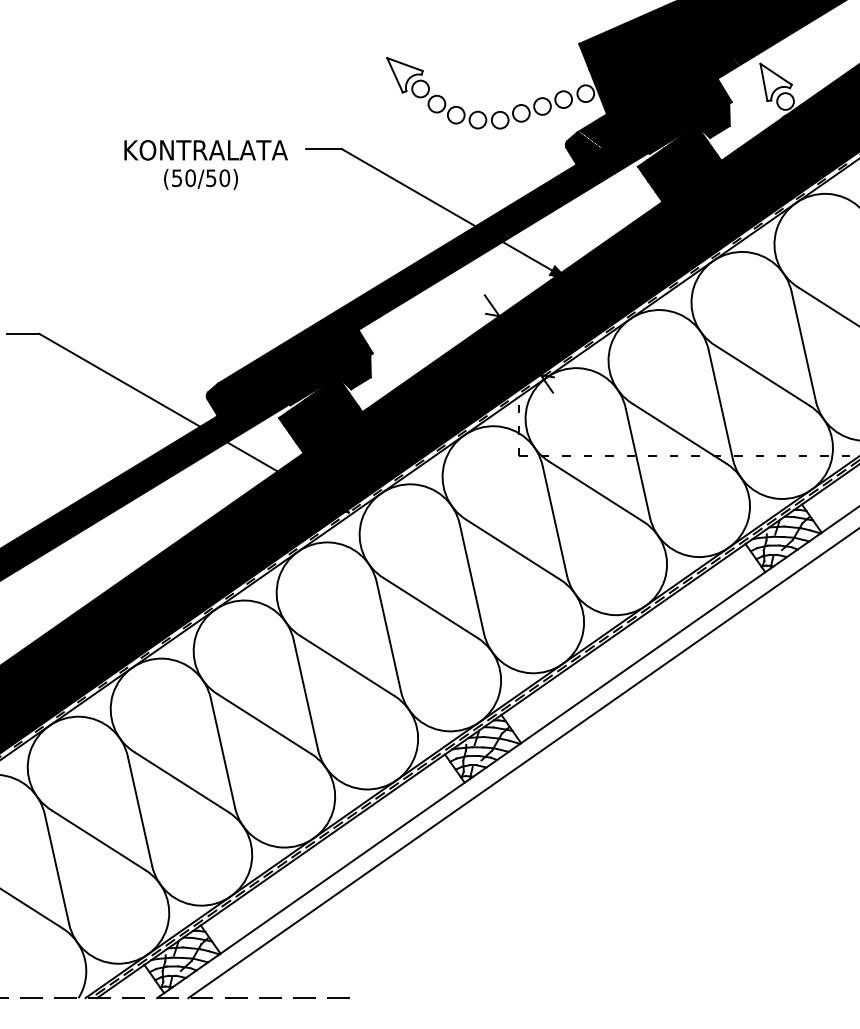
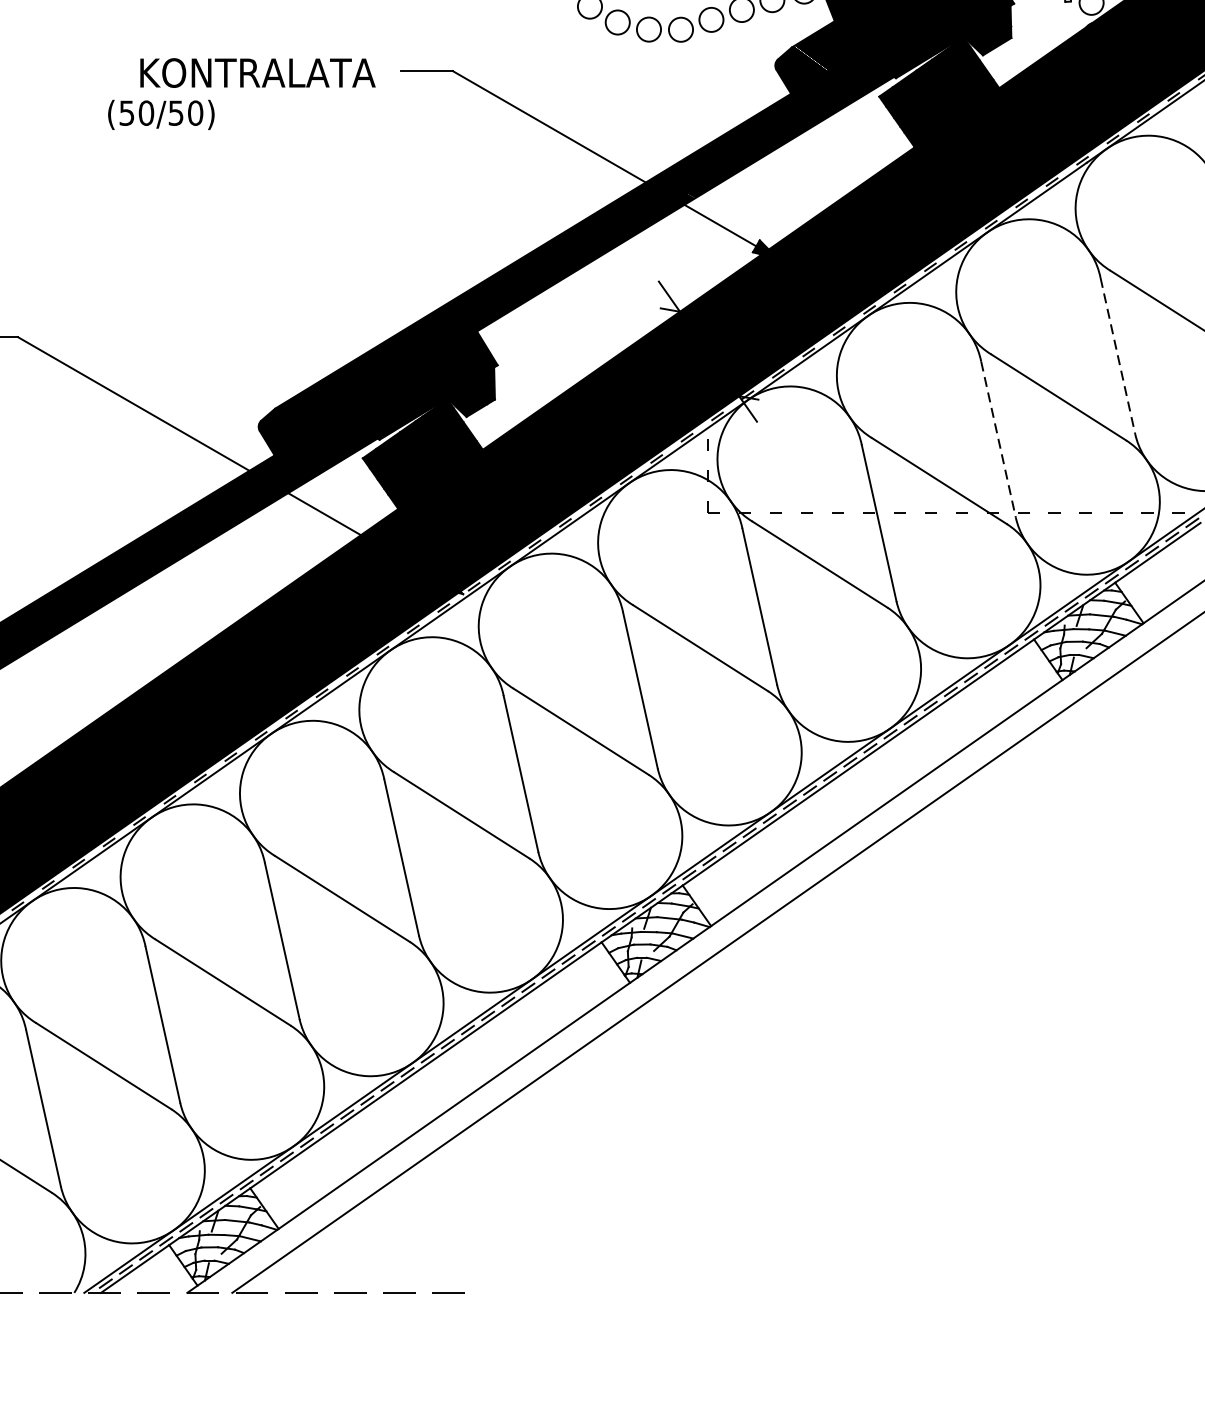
text: (200, 179) -> (160, 115), moved
line: (803, 347) -> (1117, 356), solid -> dashed
line: (720, 405) -> (997, 440), solid -> dashed

